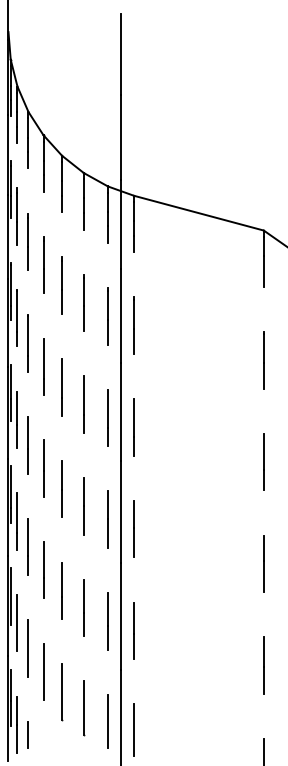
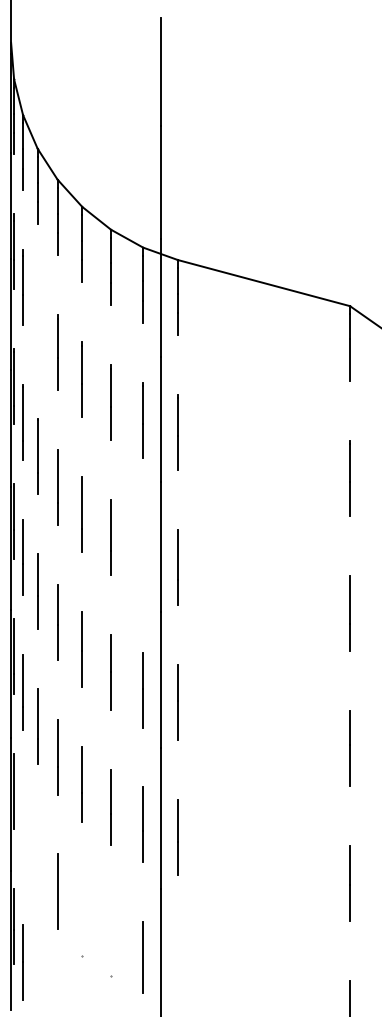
line: (27, 241) -> (36, 320), removed
line: (107, 417) -> (142, 554), removed
line: (17, 622) -> (23, 826), removed
line: (28, 648) -> (37, 860), removed
line: (62, 691) -> (82, 918), removed
line: (83, 708) -> (110, 940), removed
line: (134, 730) -> (178, 969), removed
line: (28, 734) -> (37, 975), removed

